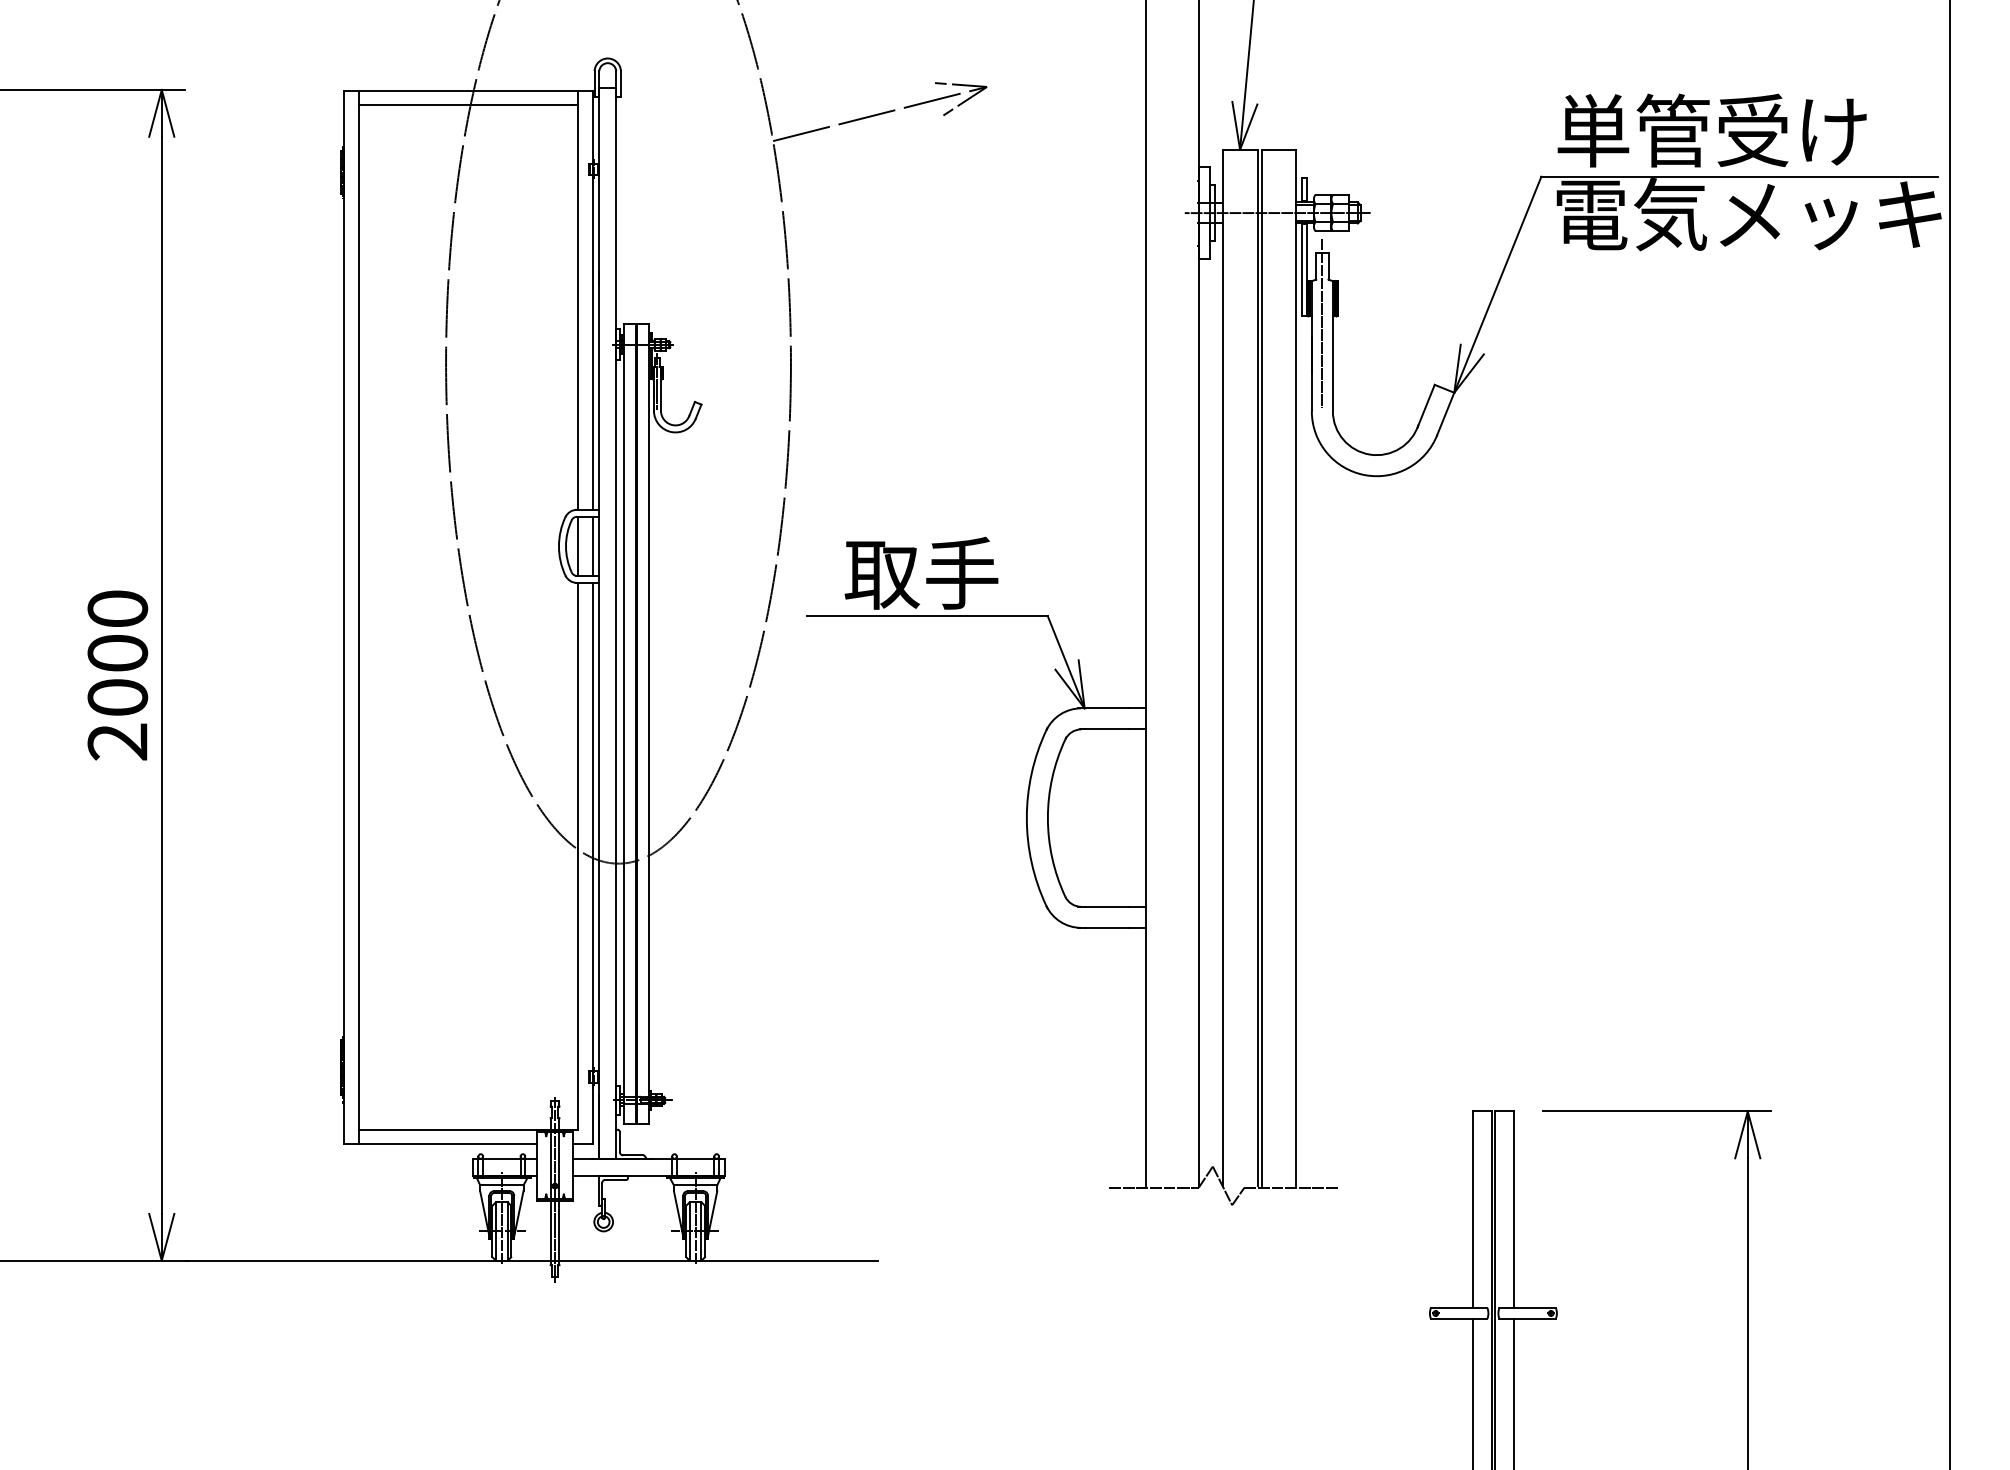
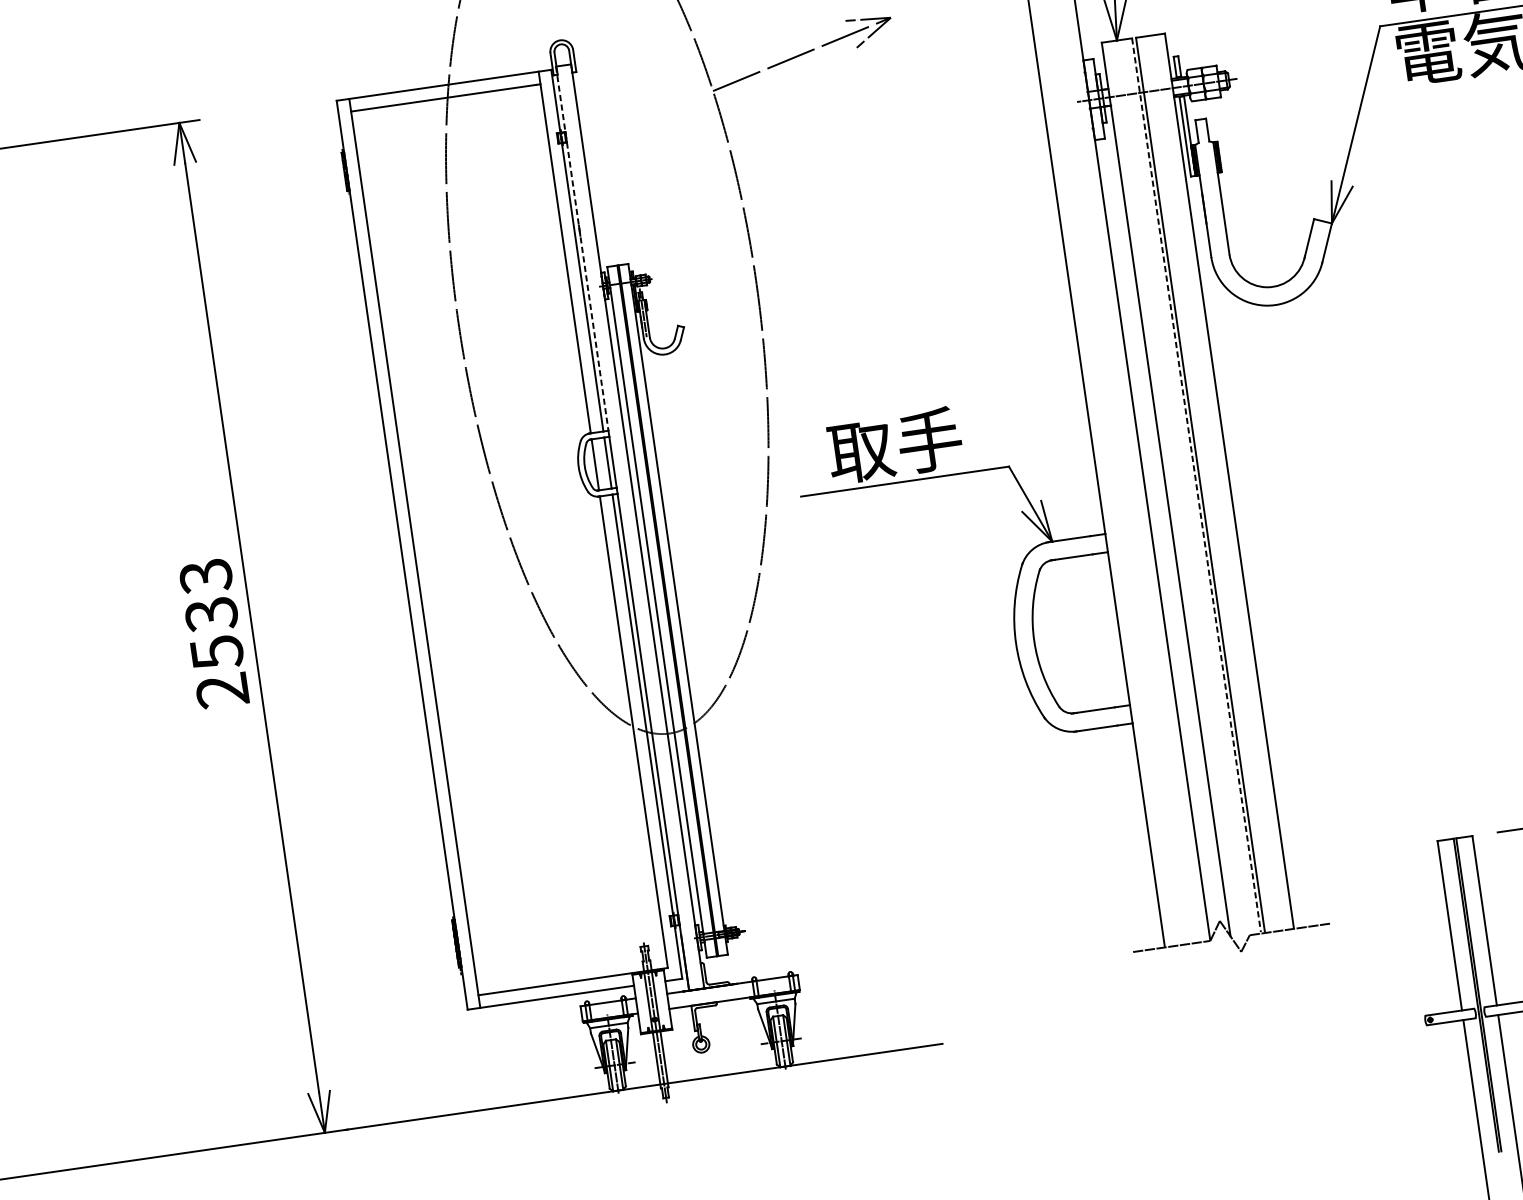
line: (598, 299) -> (582, 249), solid -> dashed
line: (1322, 323) -> (1209, 180), removed
text: (117, 653) -> (211, 614), 2000 -> 2533
line: (1257, 668) -> (1196, 485), solid -> dashed

